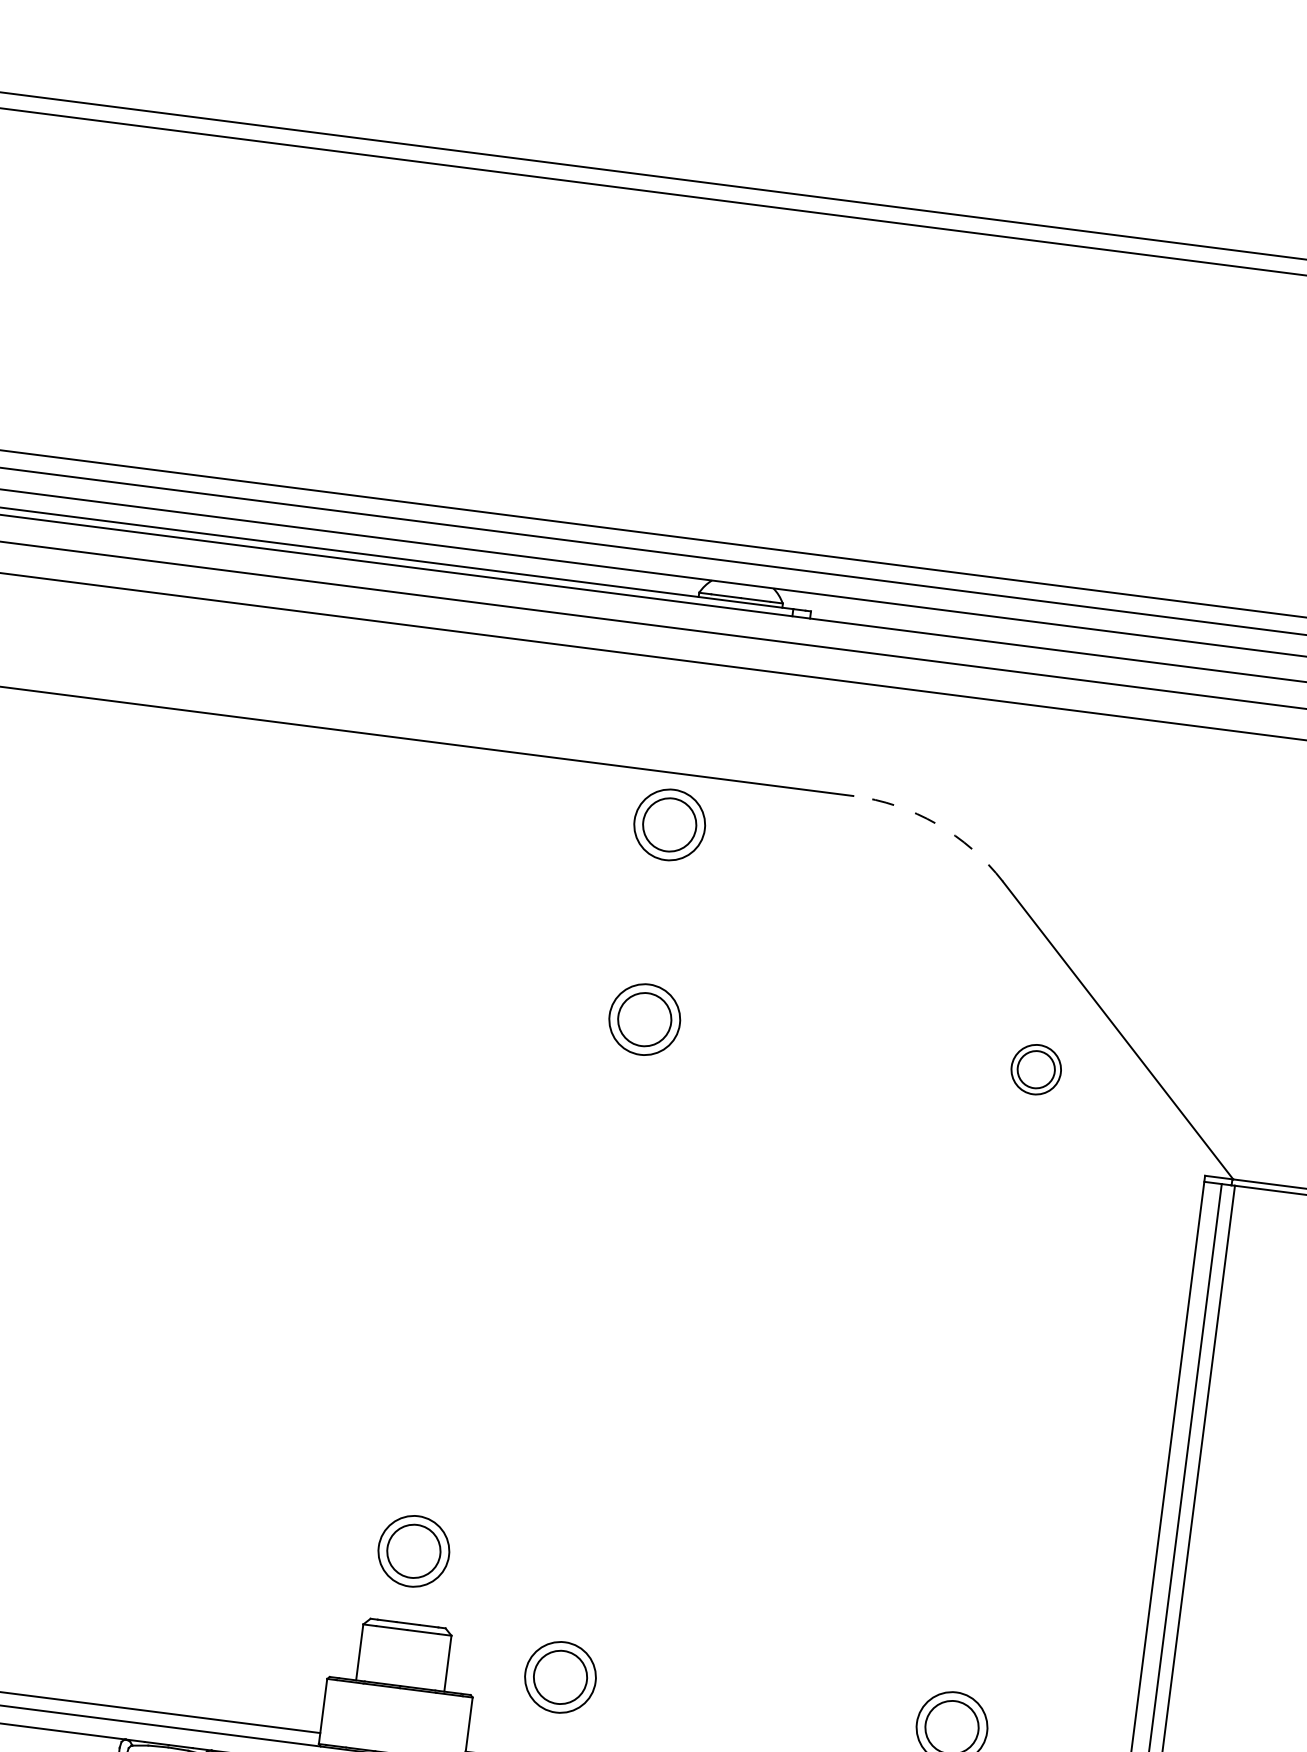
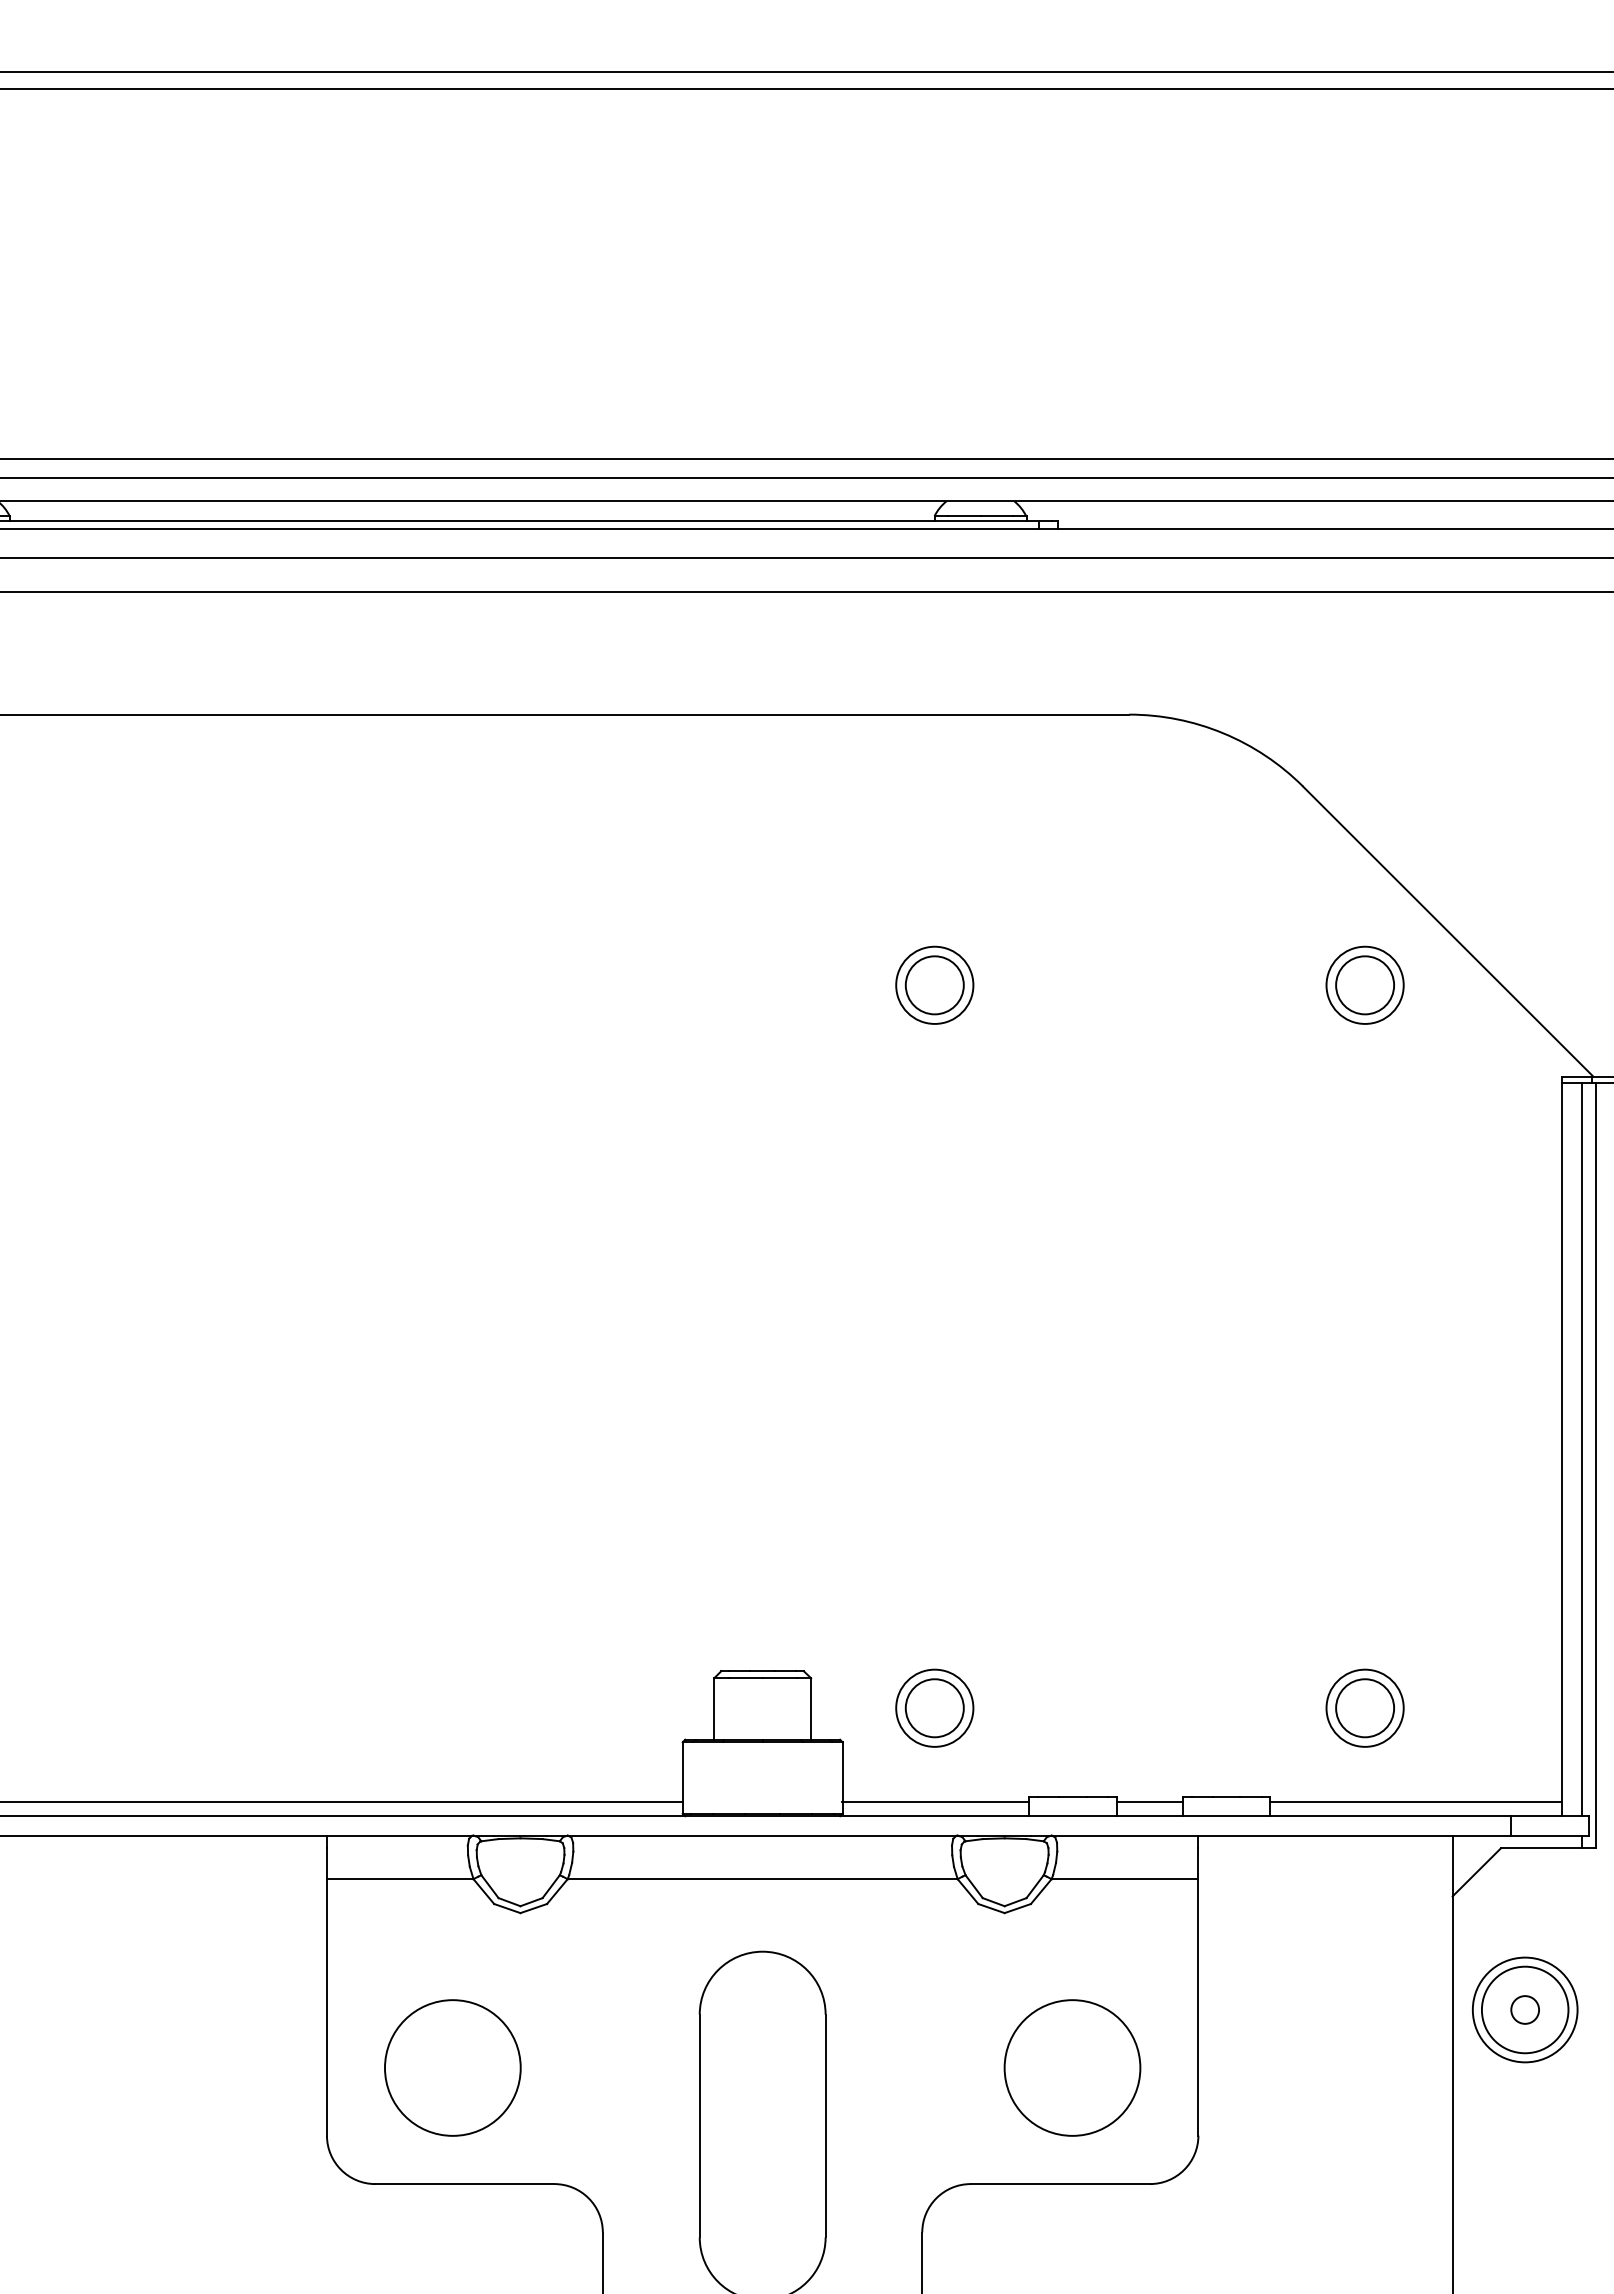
part: (669, 824) -> (934, 770), removed
arc: (936, 824) -> (1223, 733), dashed -> solid
part: (1035, 1068) -> (1364, 984), size x1.43
part: (413, 1550) -> (758, 1591), removed

